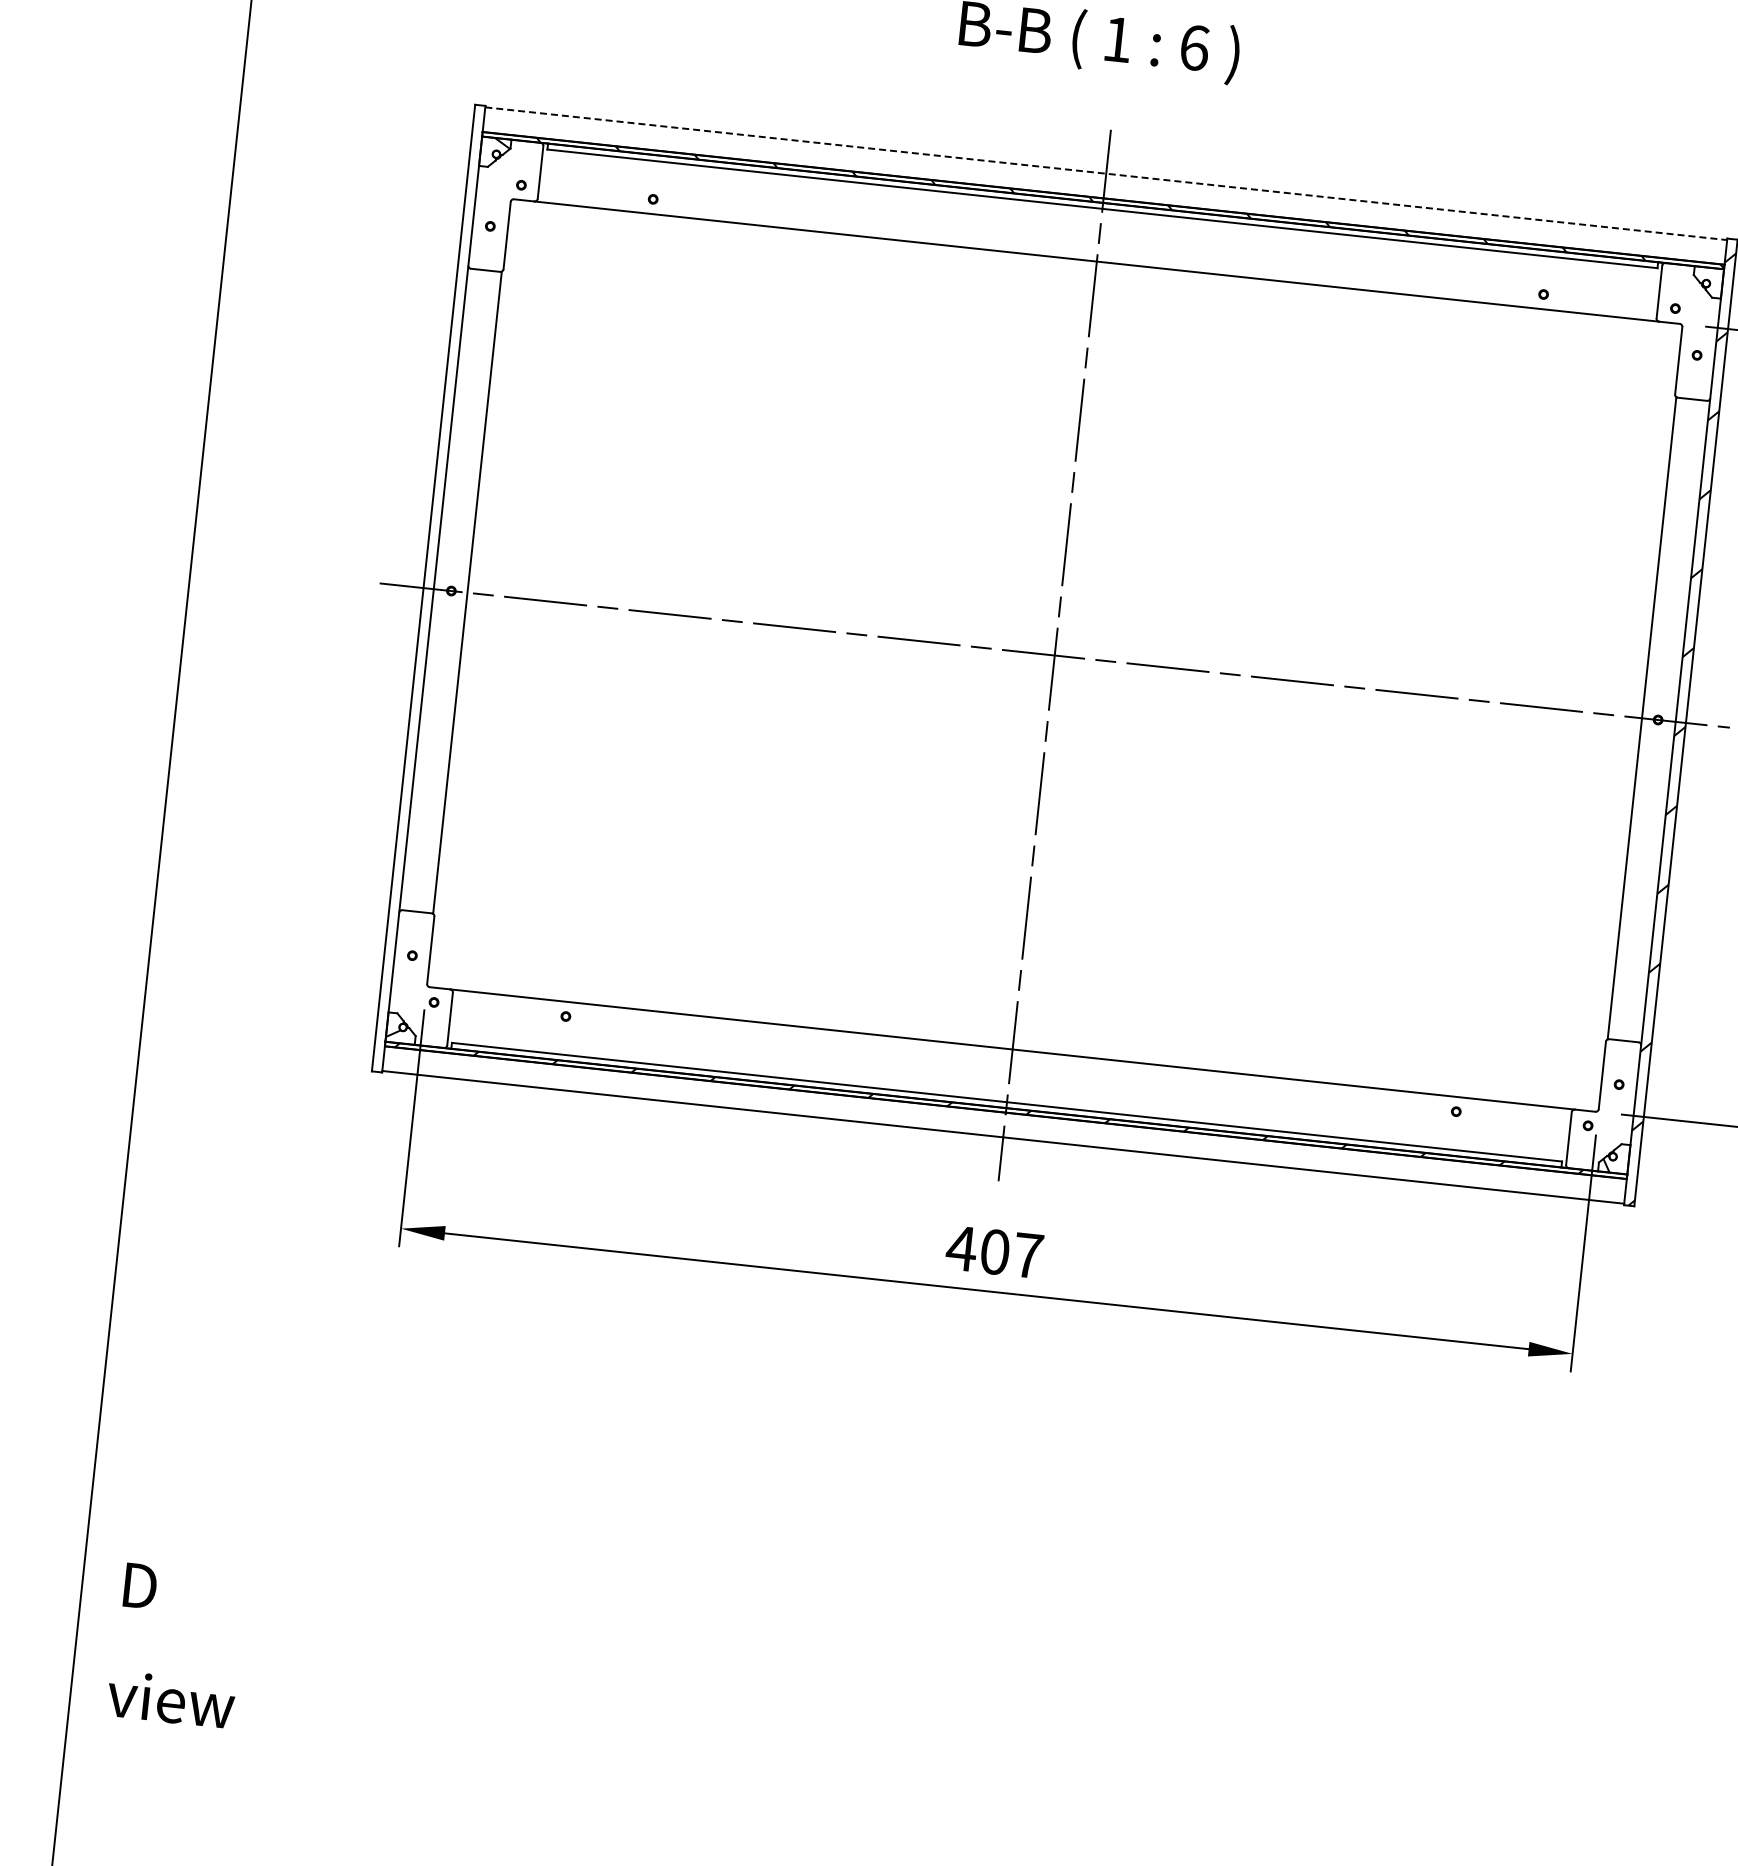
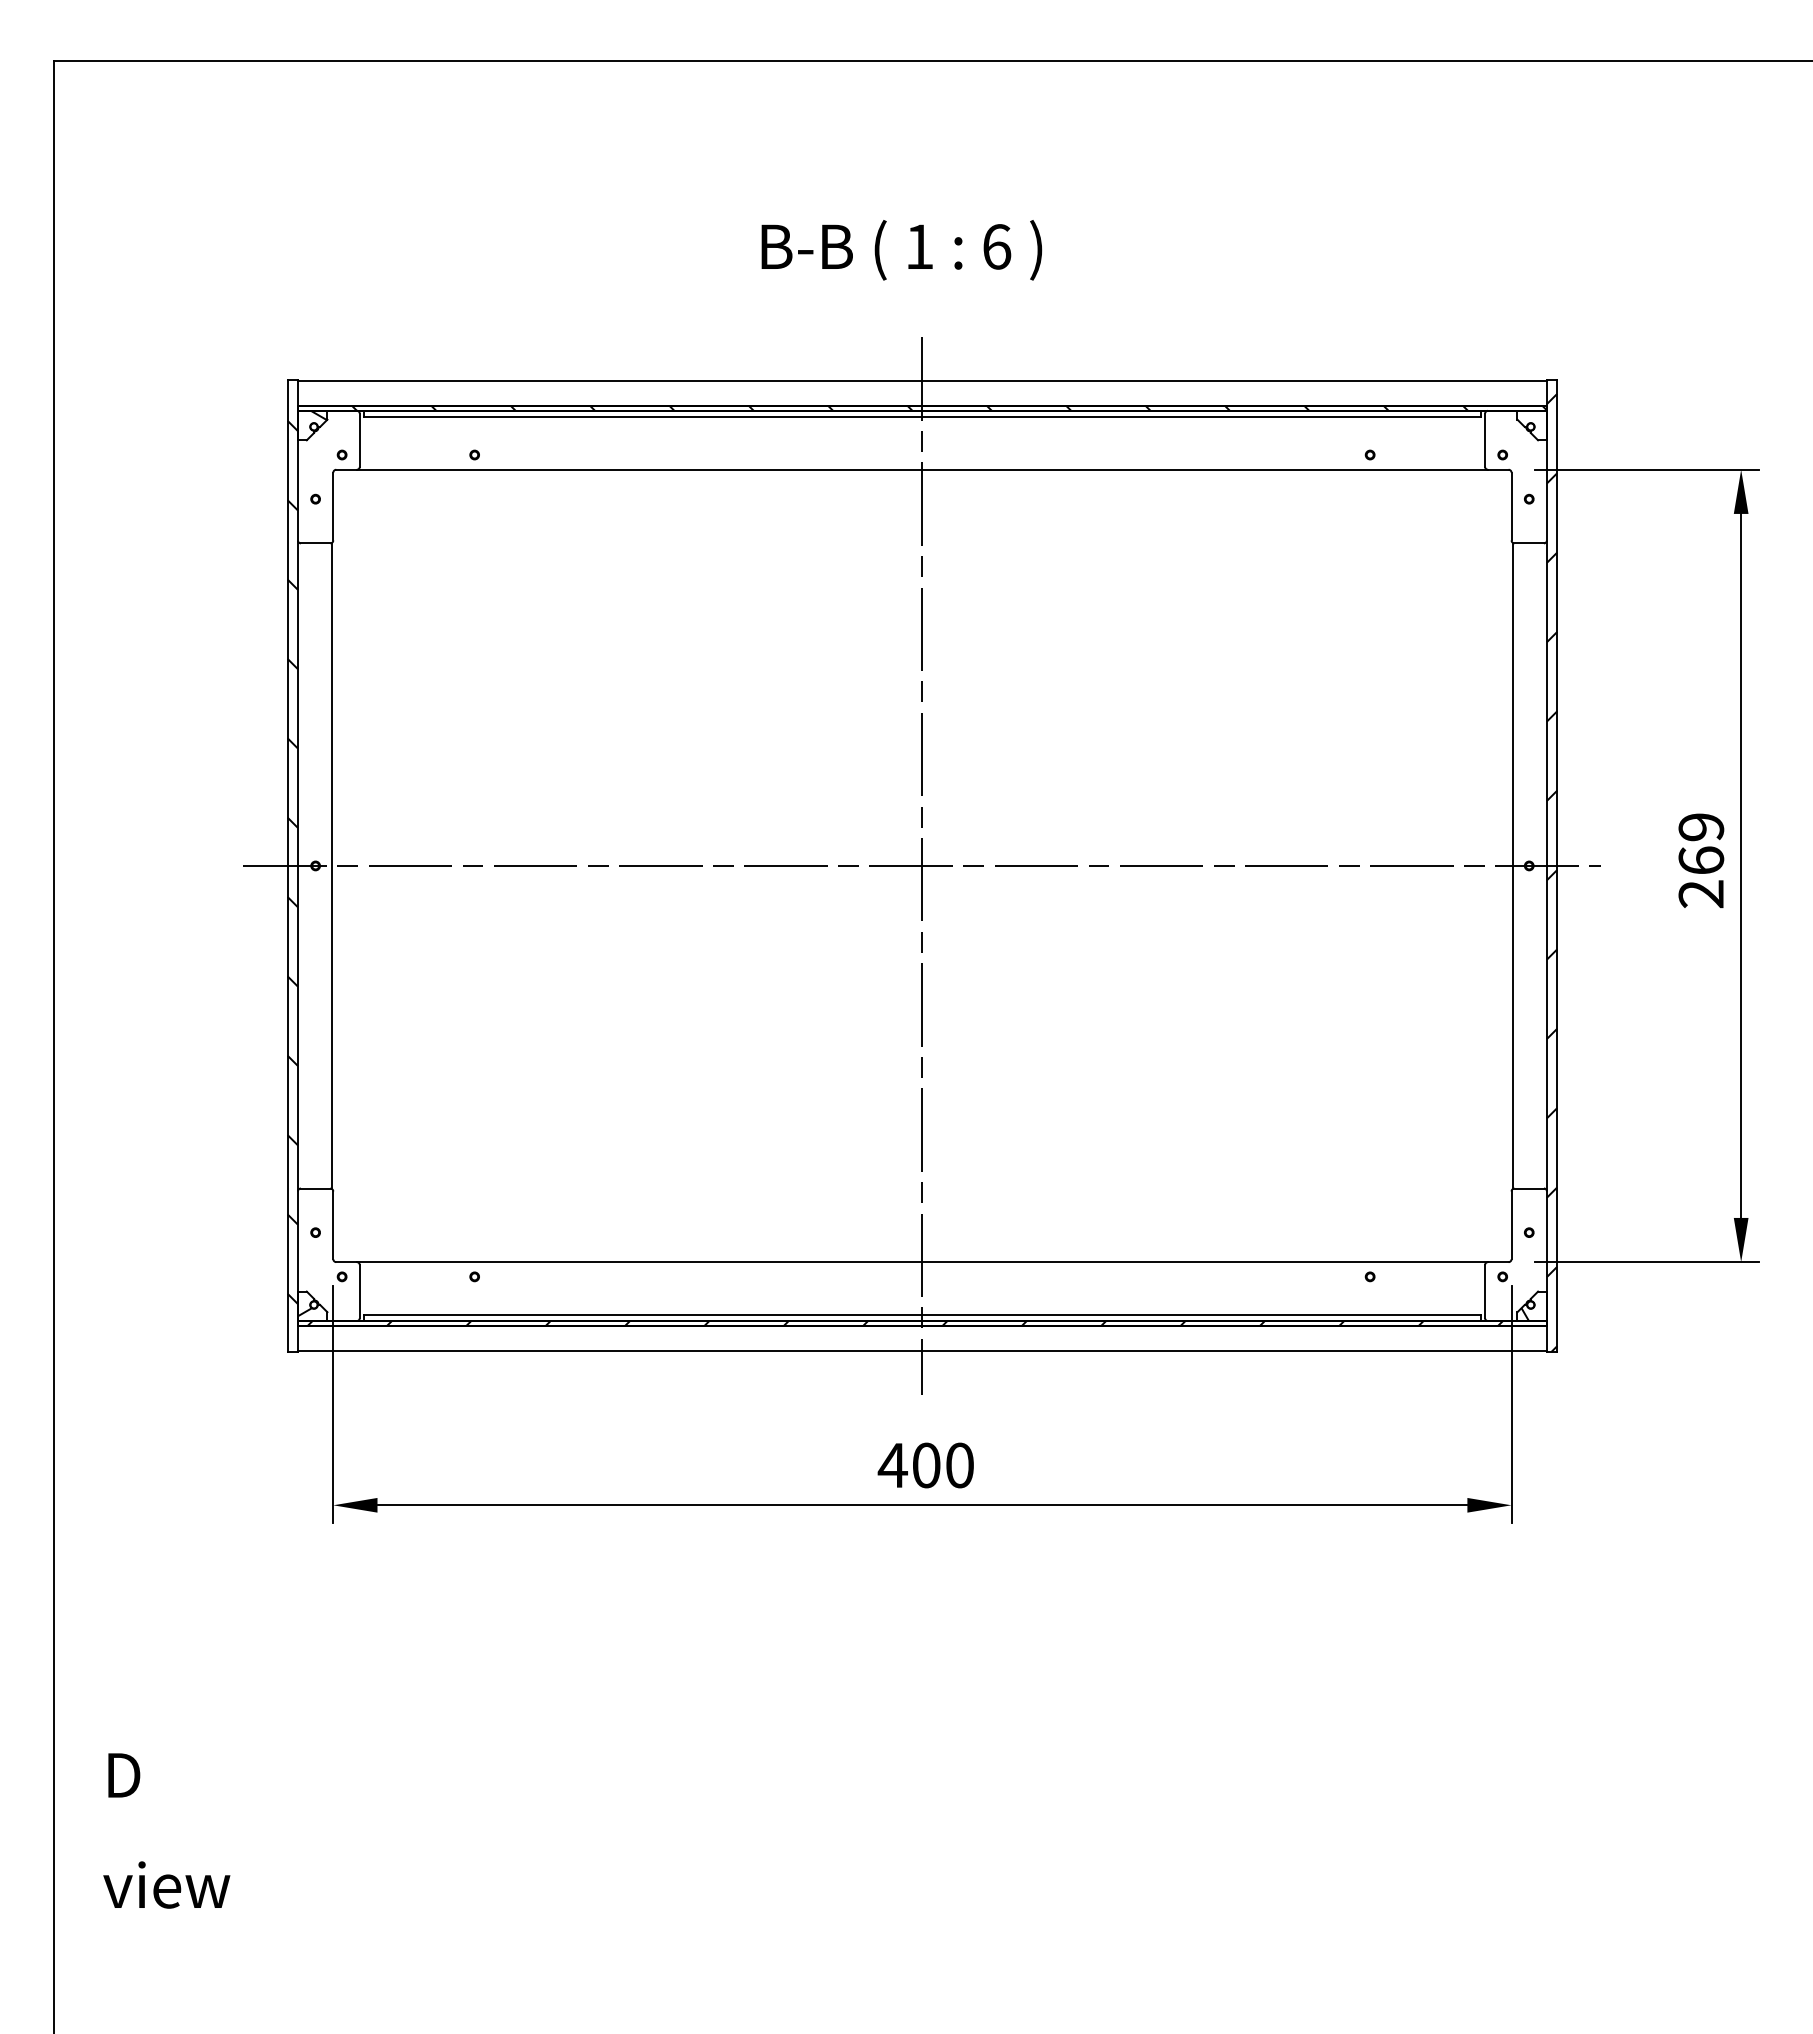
line: (1106, 173) -> (922, 381), dashed -> solid
hatch: (428, 585) -> (292, 862), added
text: (1027, 1255) -> (959, 1465), 407 -> 400
text: (176, 1645) -> (166, 1830), moved

